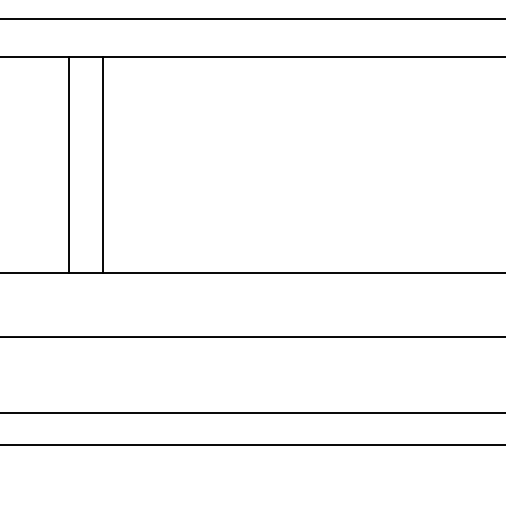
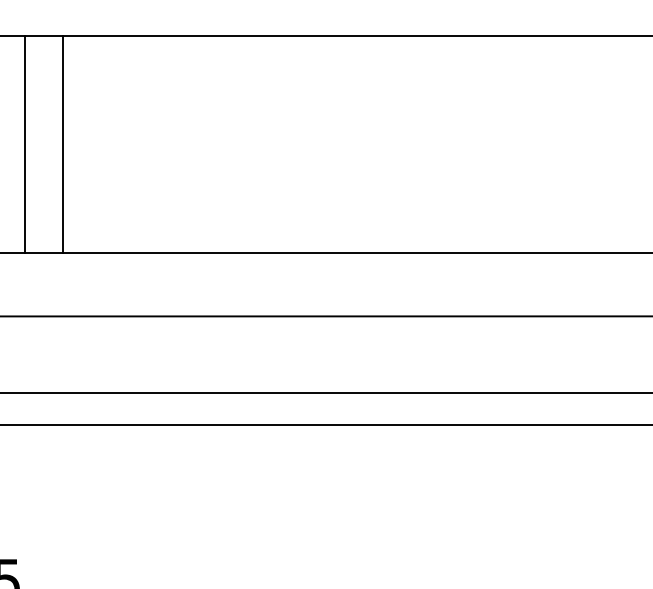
line: (69, 165) -> (24, 144), moved
line: (103, 165) -> (63, 144), moved

